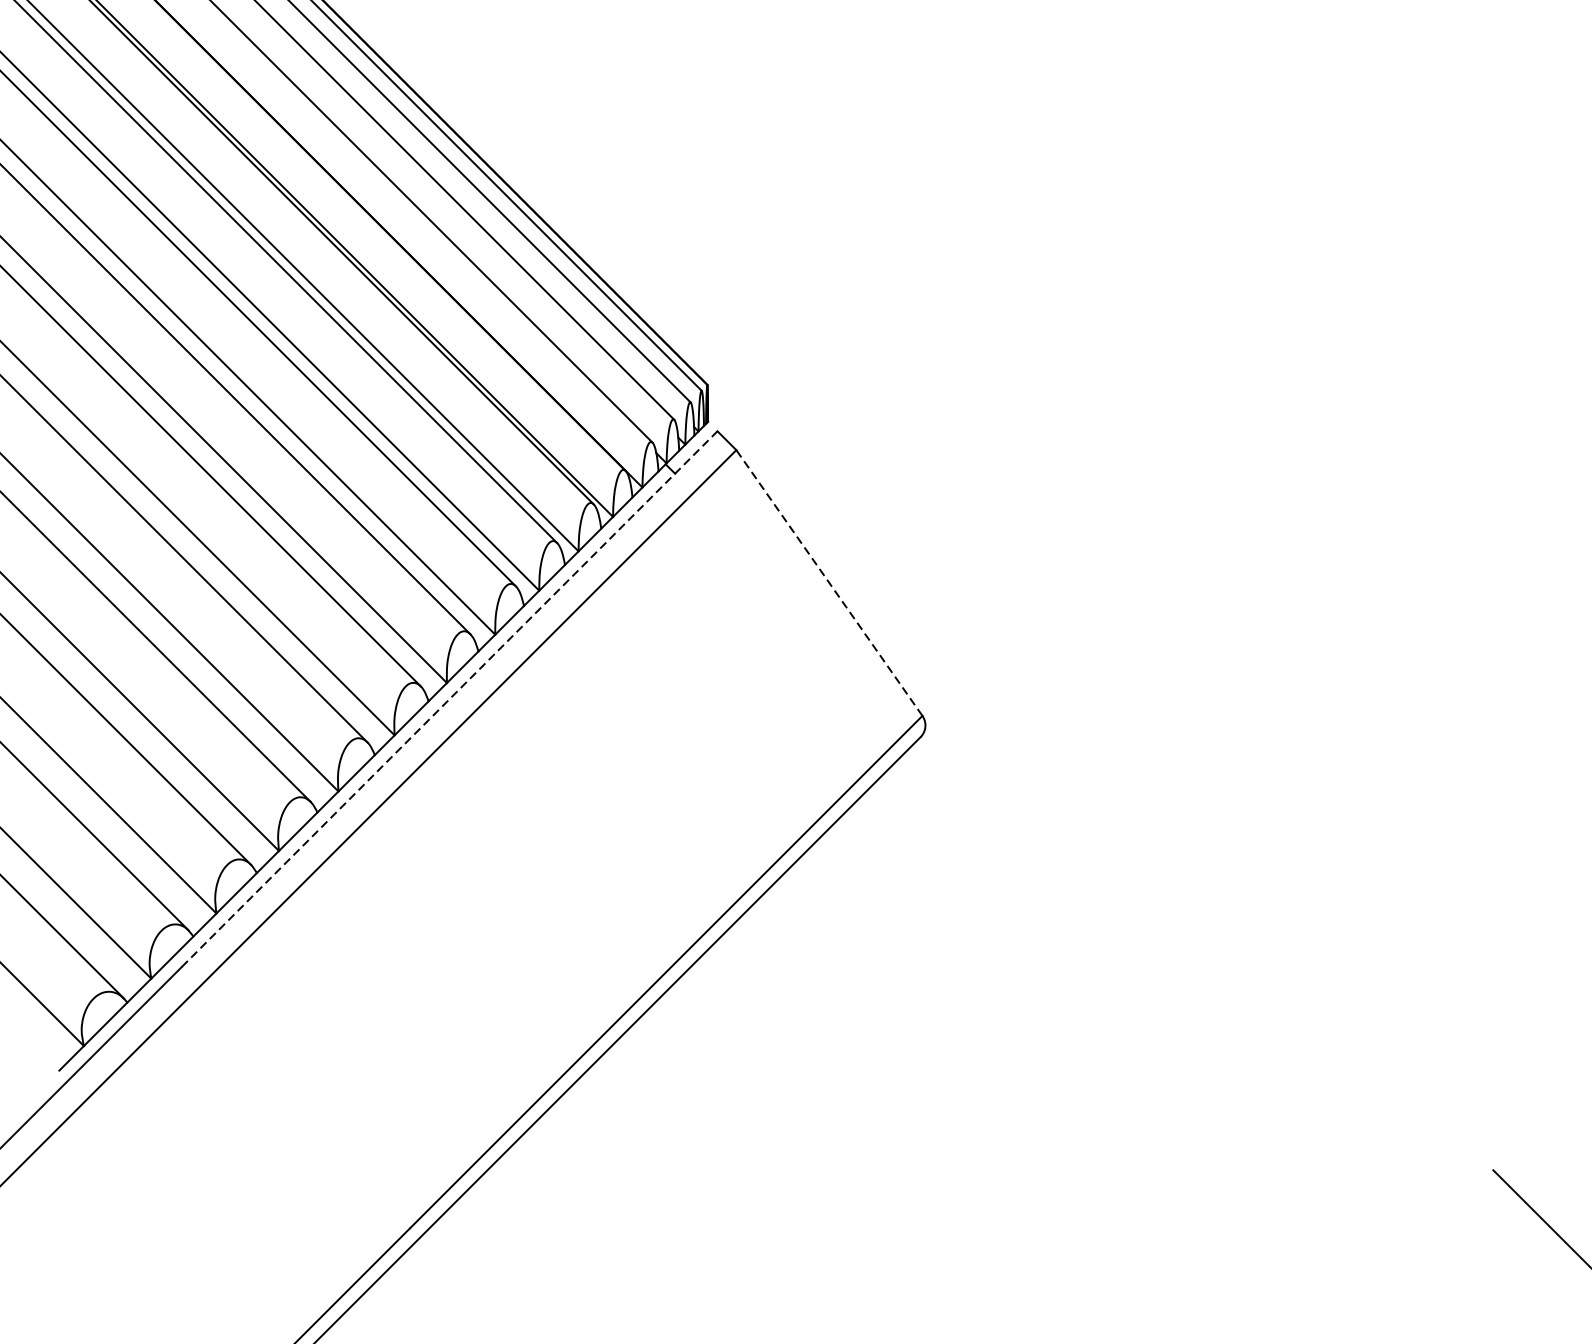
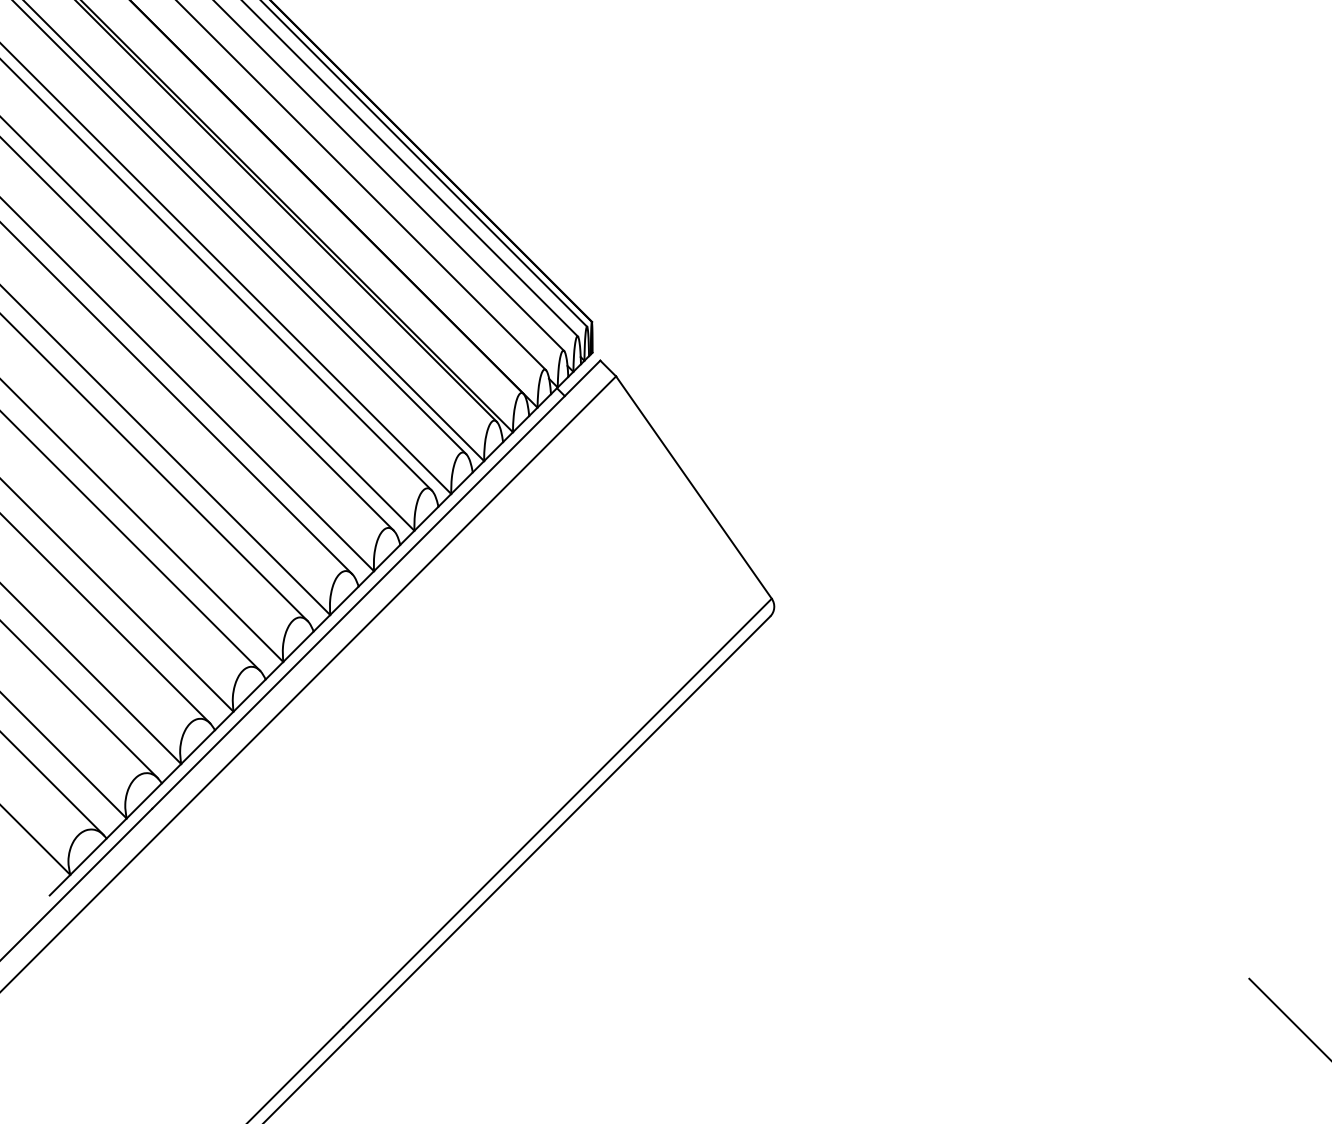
line: (828, 582) -> (693, 487), dashed -> solid
line: (449, 698) -> (376, 584), dashed -> solid

